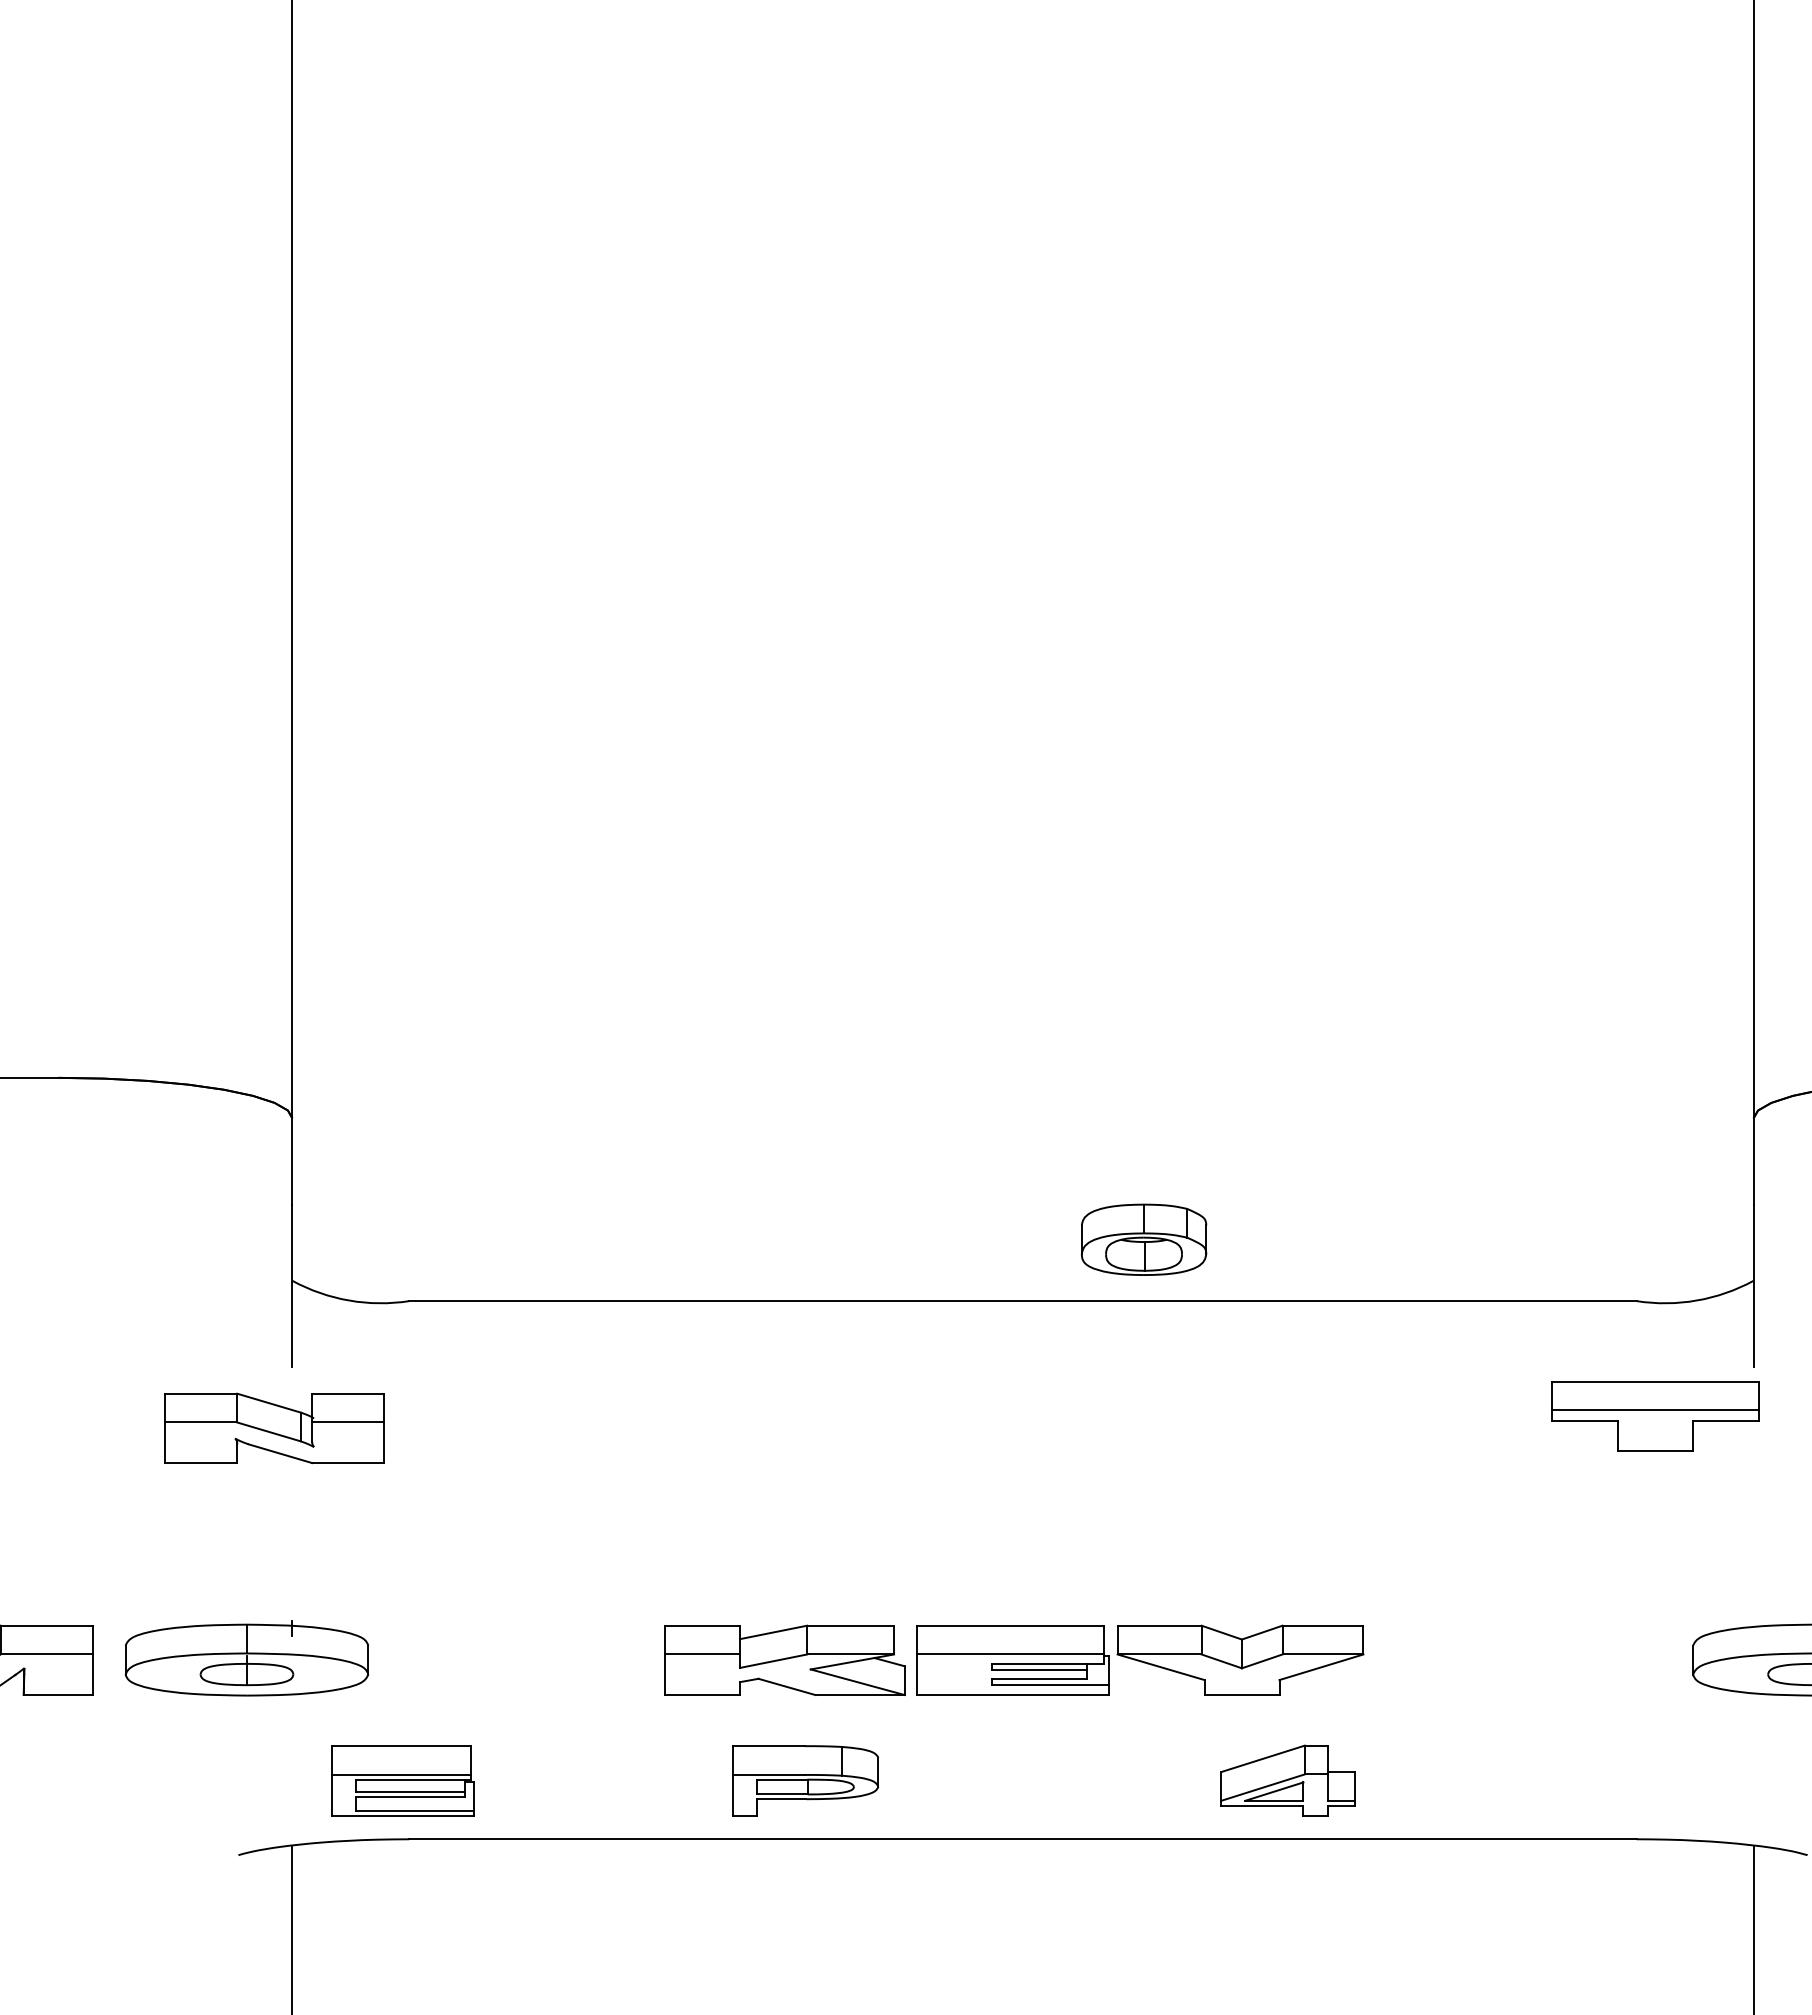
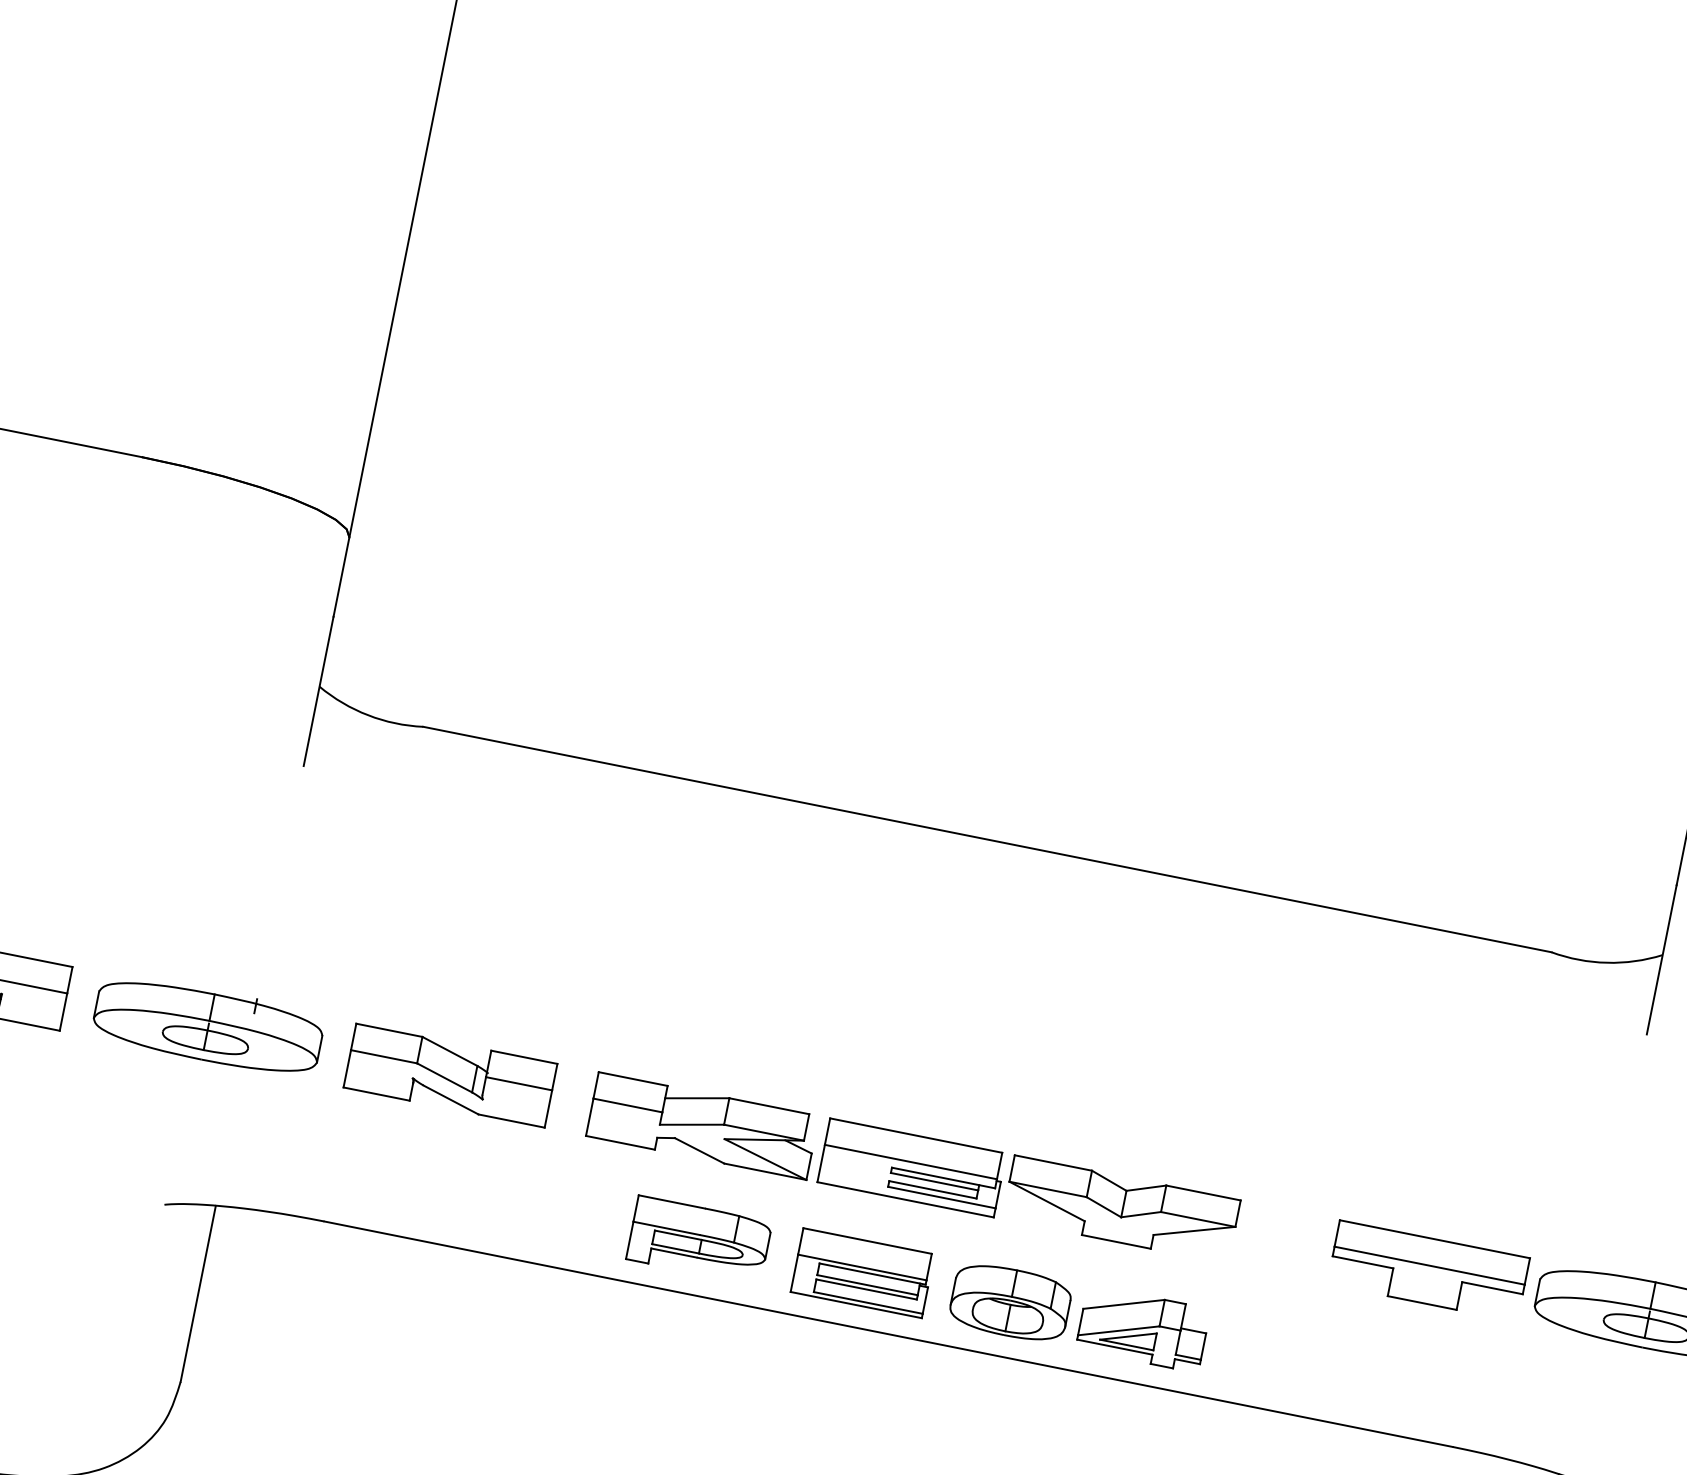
part: (1144, 1239) -> (1011, 1302), moved
part: (1655, 1416) -> (1428, 1271), moved
part: (274, 1428) -> (450, 1075), moved
part: (402, 1780) -> (862, 1272), moved

